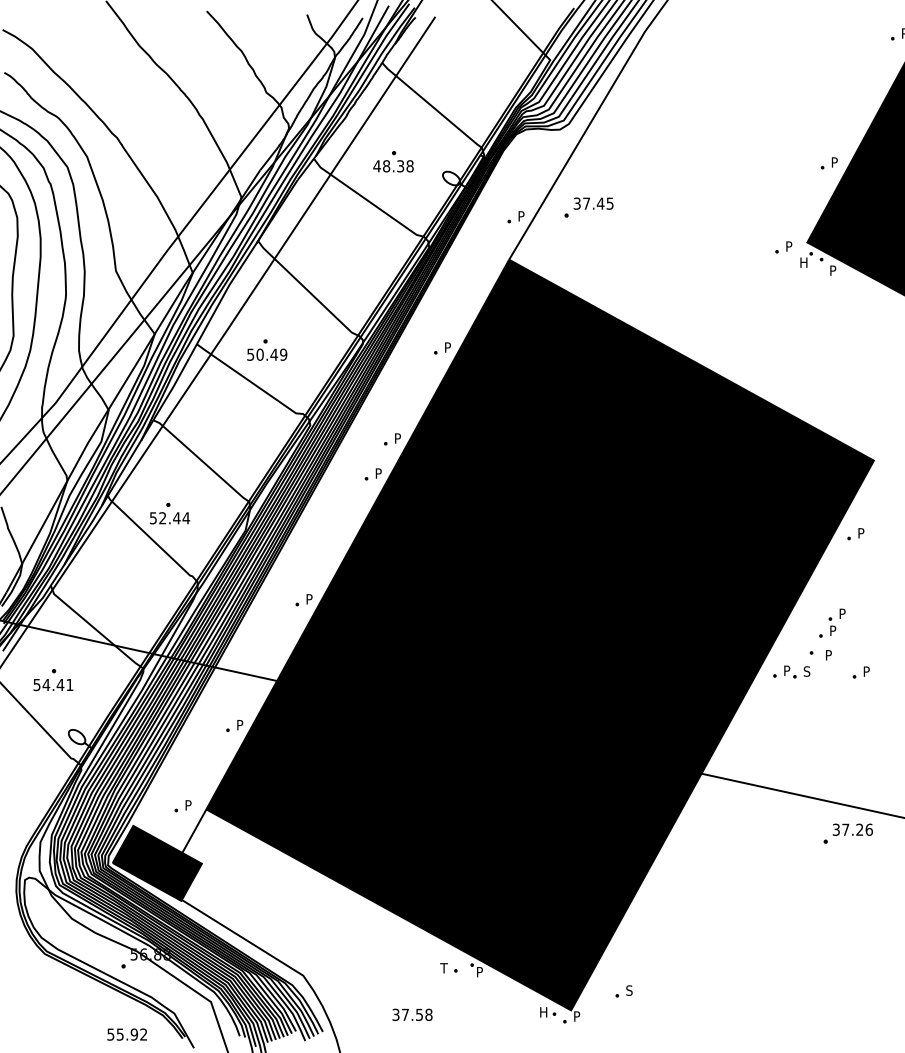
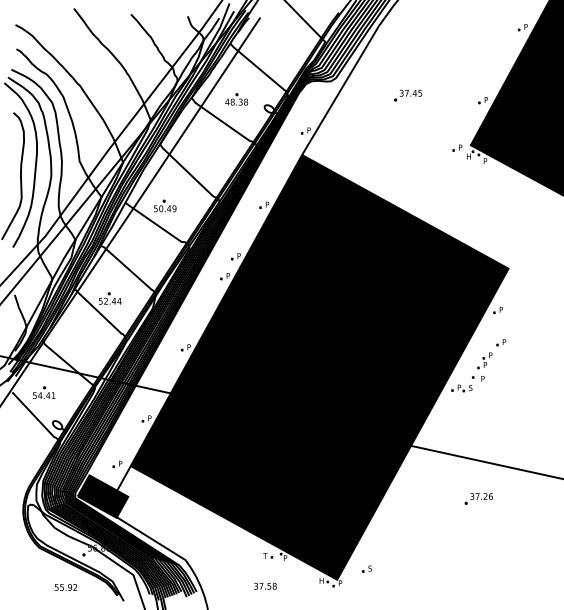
part: (589, 207) -> (408, 95), moved
part: (861, 672) -> (501, 342), moved
part: (847, 833) -> (478, 498), moved
text: (412, 1013) -> (265, 585), moved
text: (126, 1034) -> (65, 587), moved

